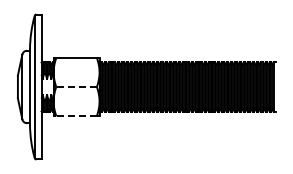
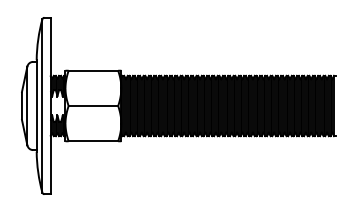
line: (76, 87) -> (93, 106), dashed -> solid
line: (76, 115) -> (93, 140), dashed -> solid

